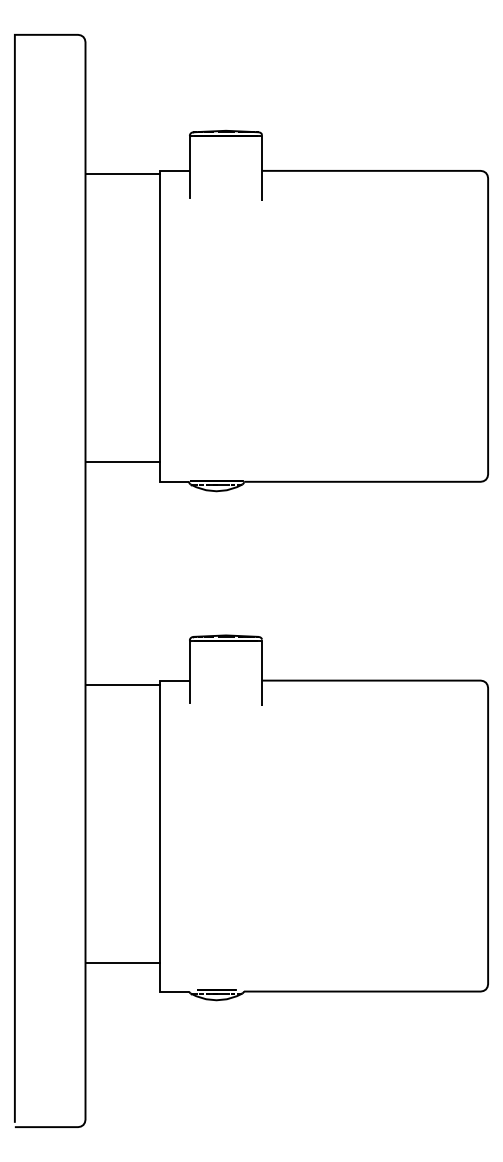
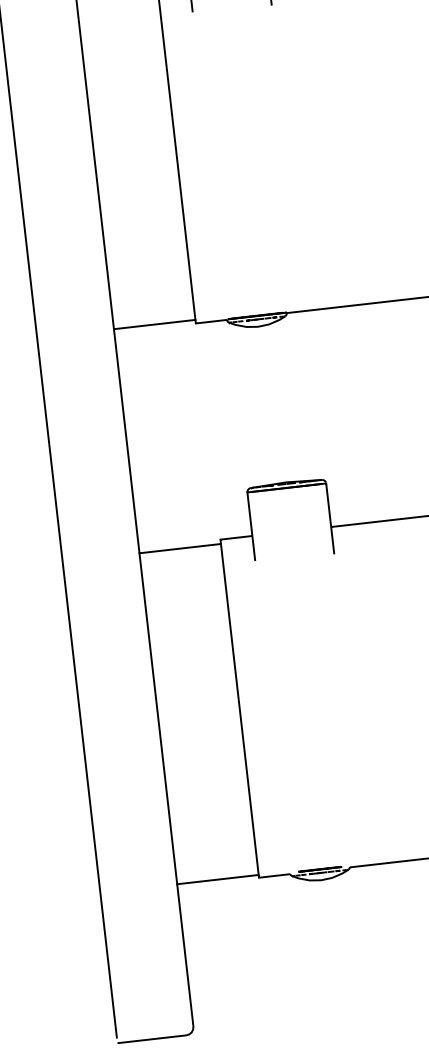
line: (122, 461) -> (154, 324), moved
line: (122, 963) -> (217, 880), moved

